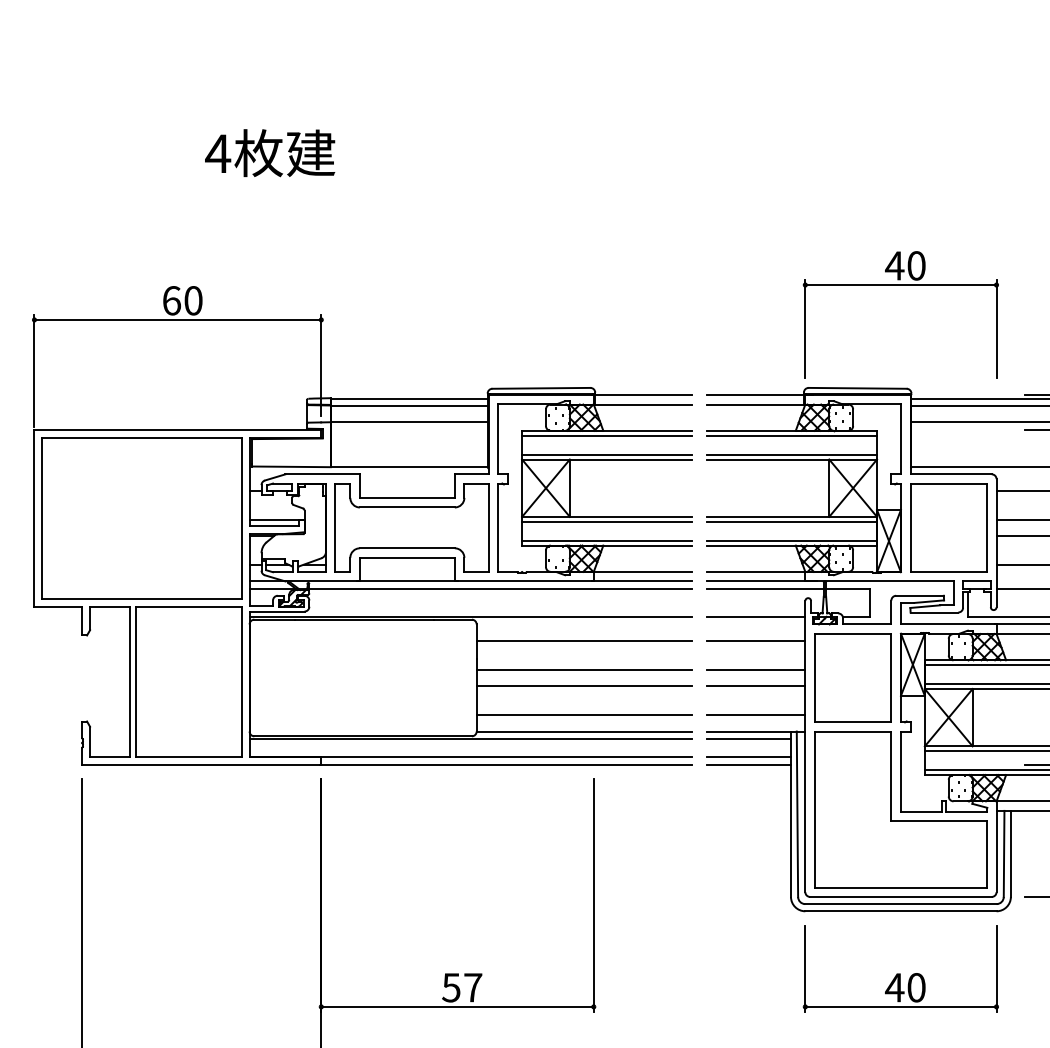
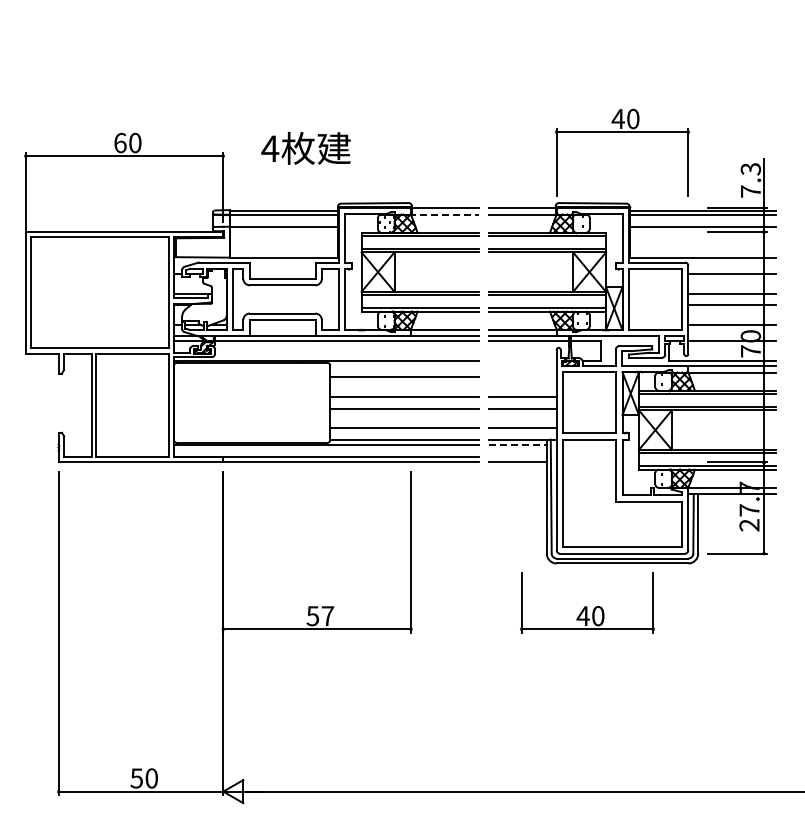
text: (269, 151) -> (305, 147), moved
line: (642, 404) -> (444, 214), solid -> dashed
line: (755, 617) -> (522, 361), removed
line: (755, 641) -> (522, 377), removed
line: (749, 738) -> (518, 444), solid -> dashed
line: (748, 757) -> (517, 457), removed
part: (900, 967) -> (587, 602), moved

